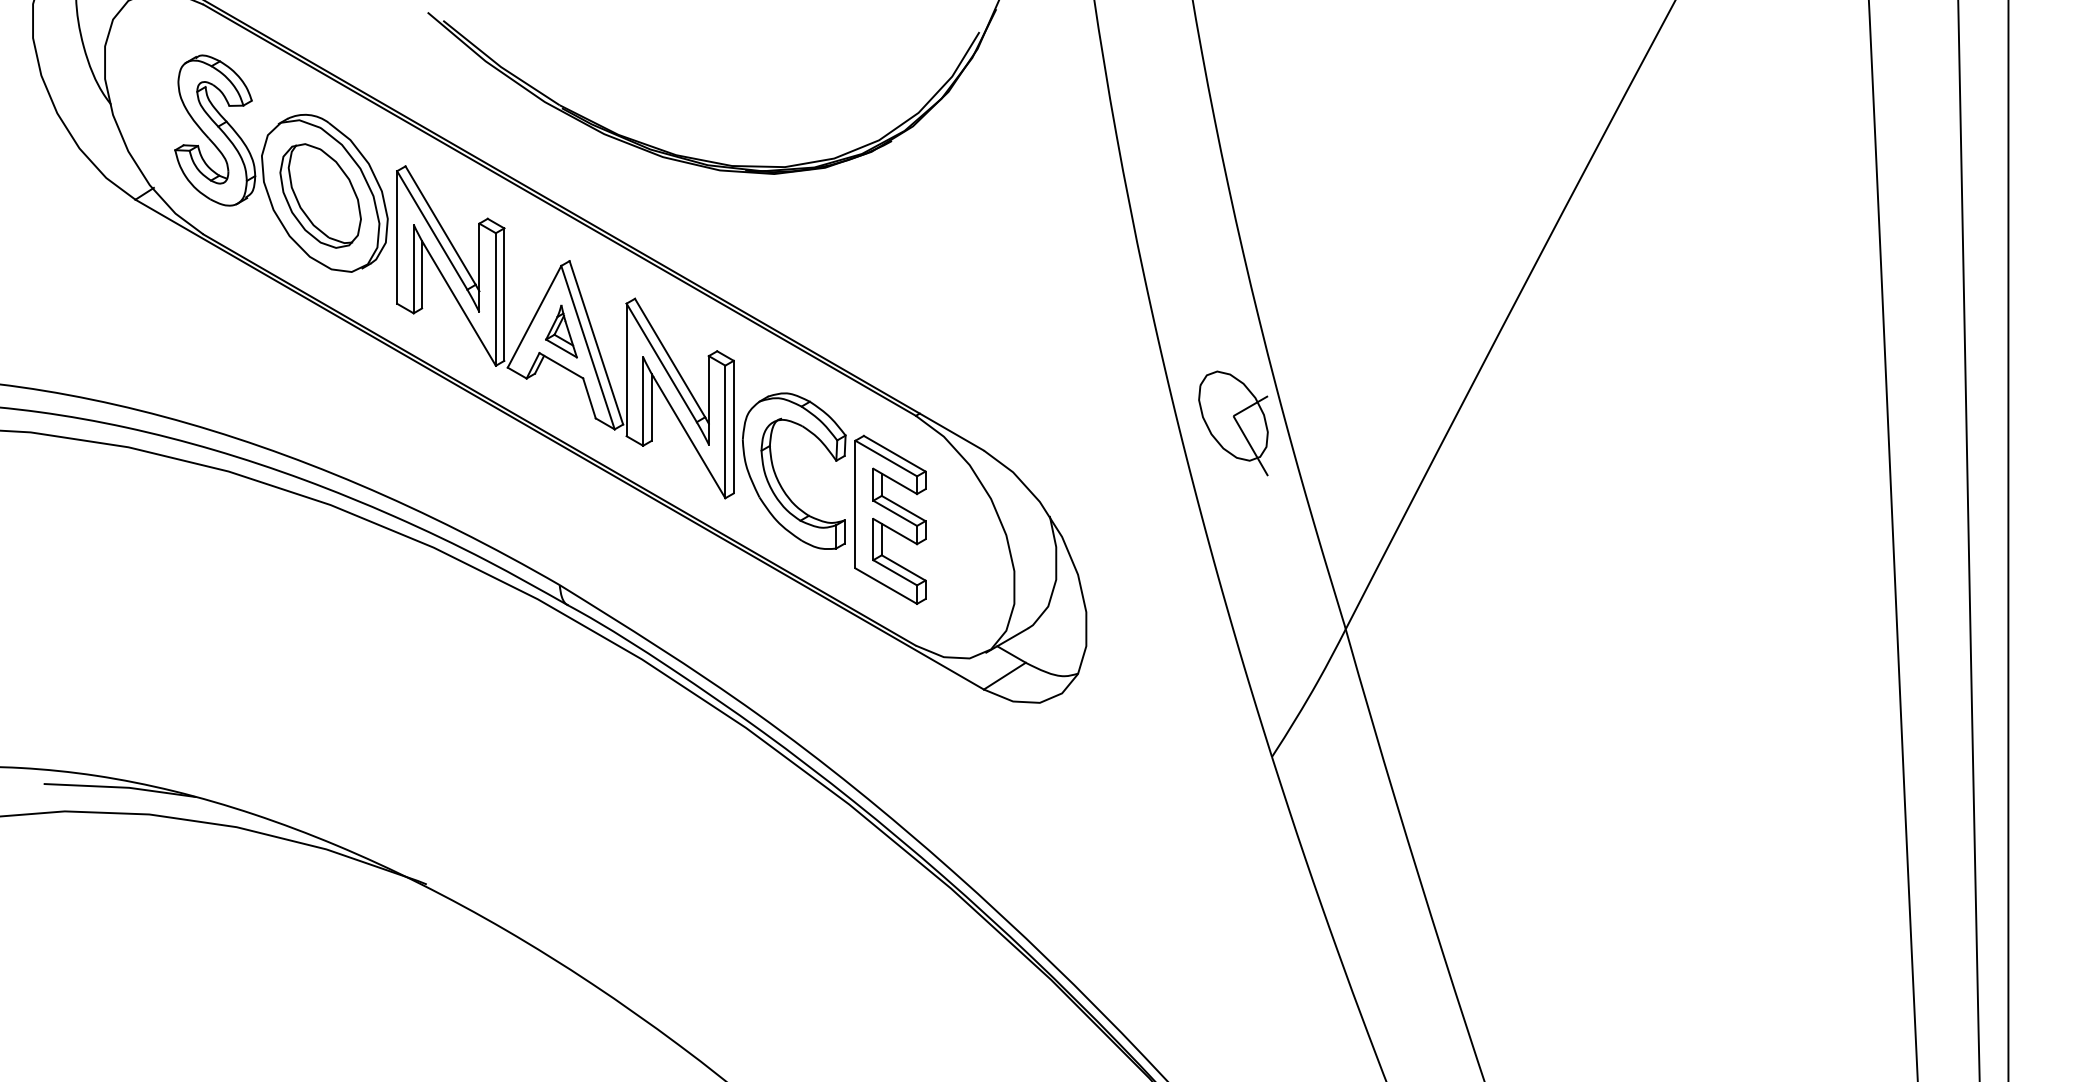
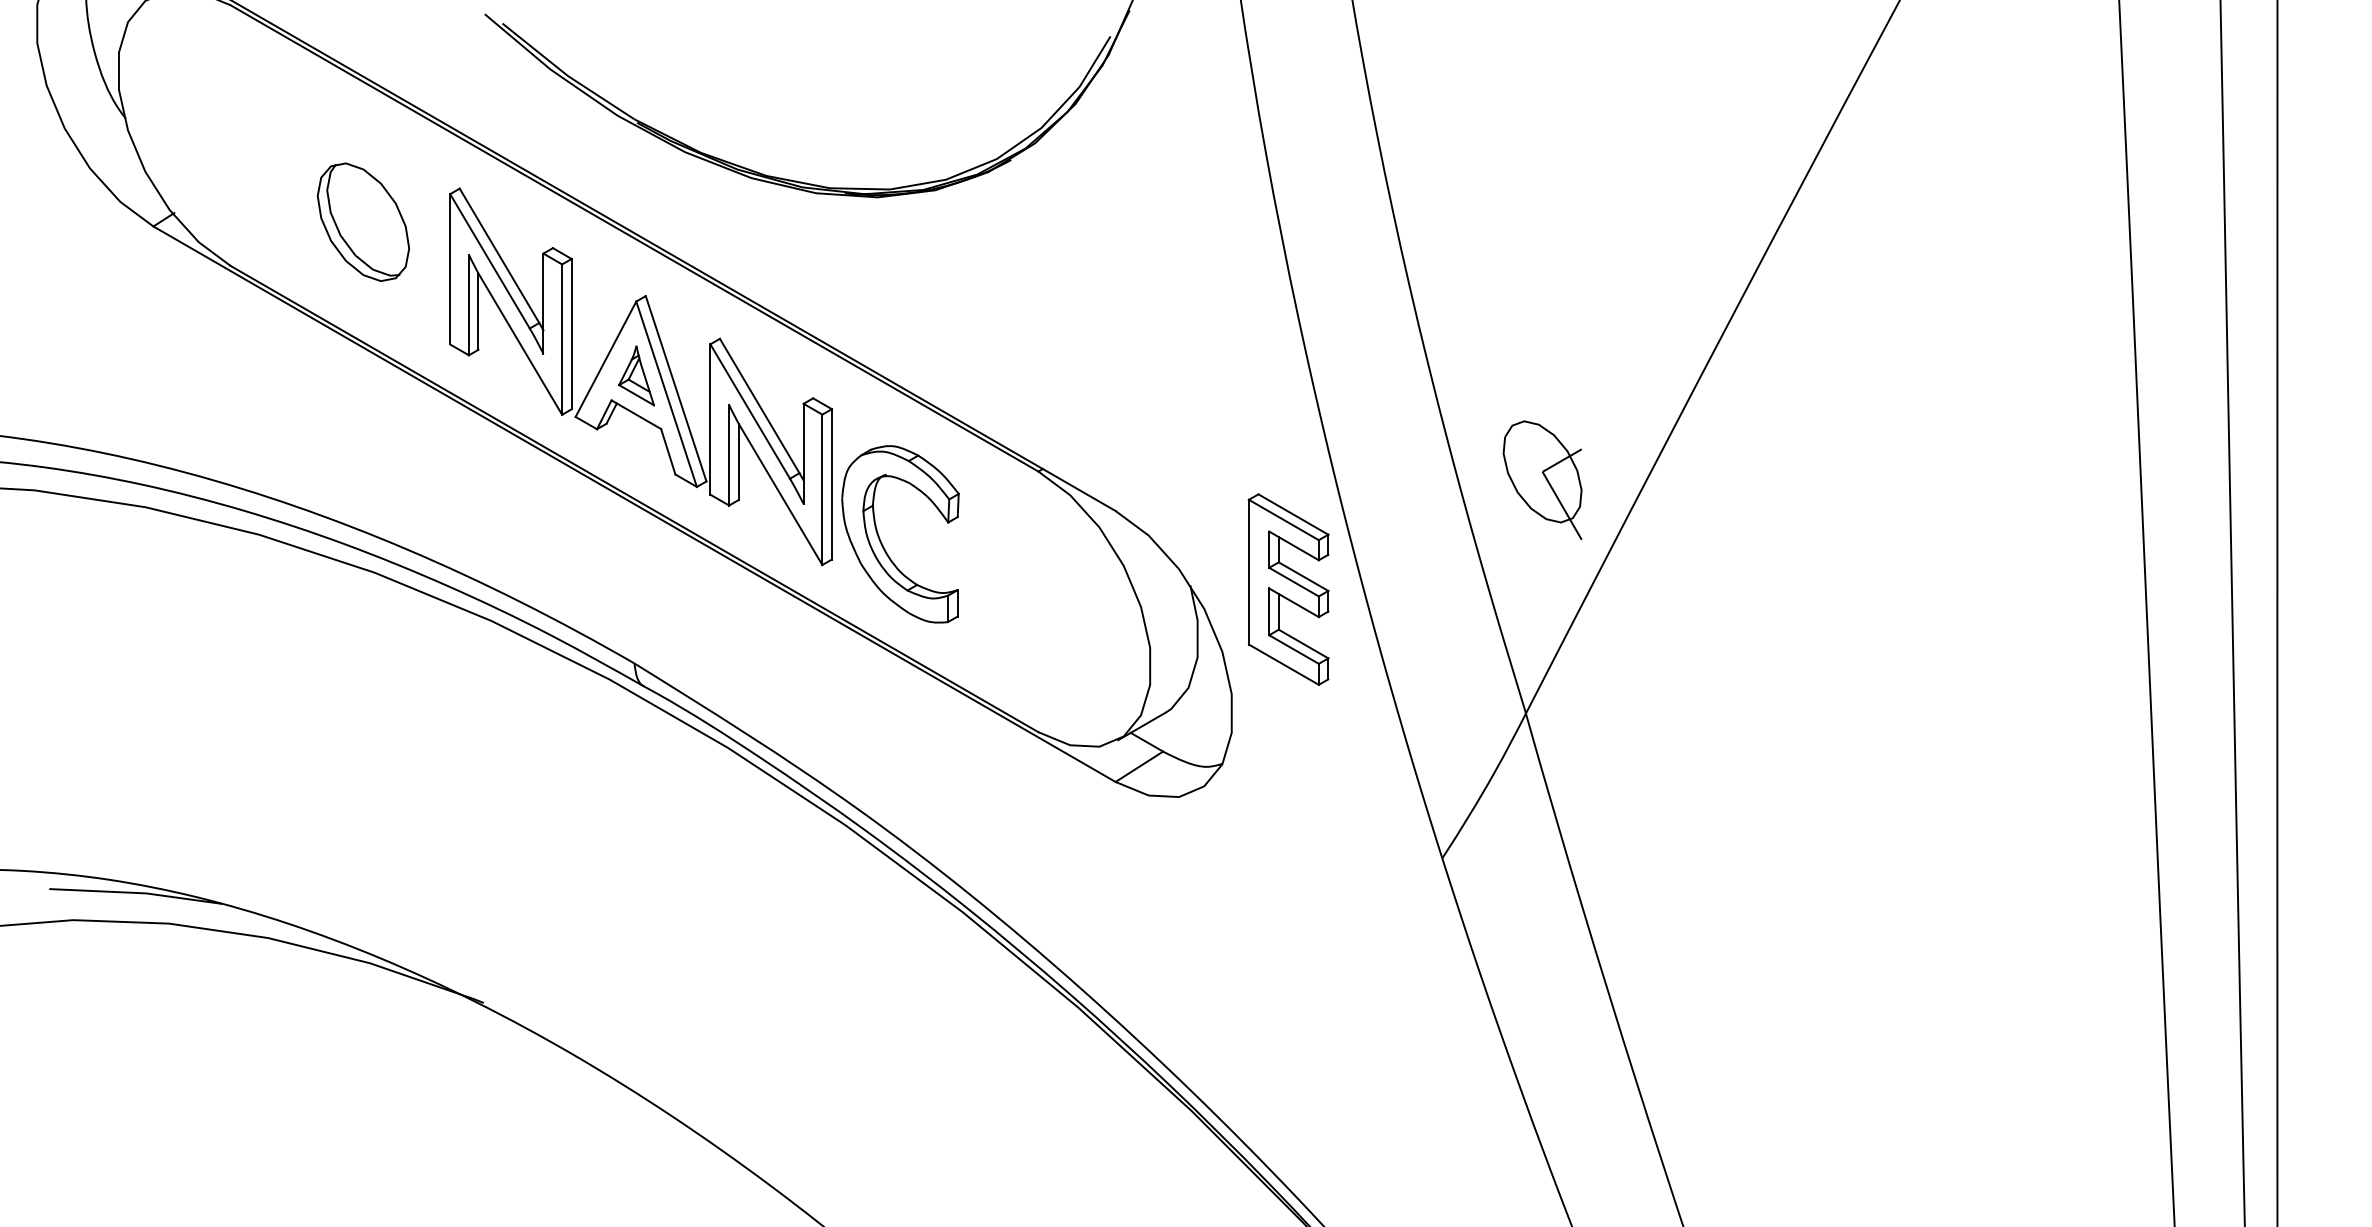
part: (281, 163) -> (318, 185), removed
part: (1233, 422) -> (1542, 479), moved
part: (890, 519) -> (1288, 589), moved

